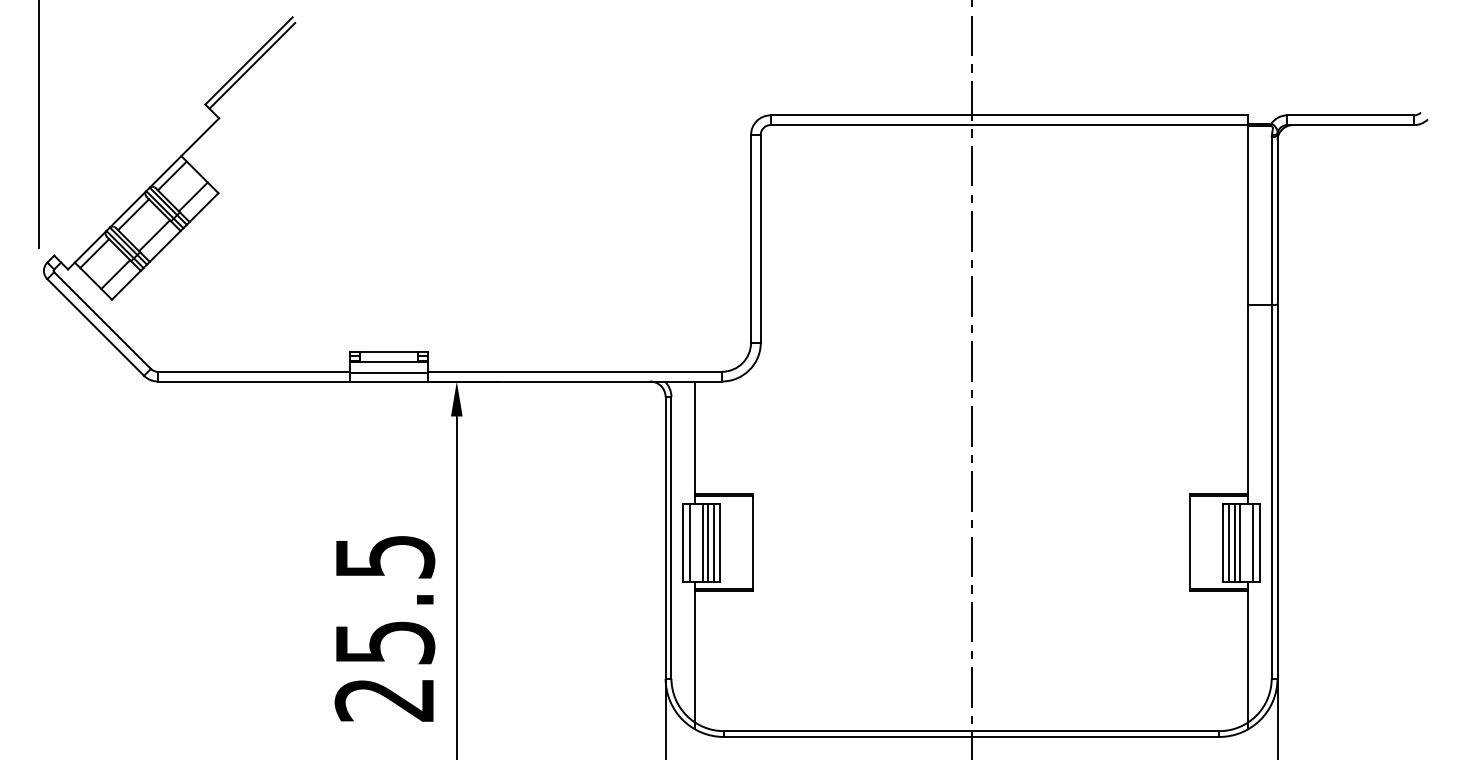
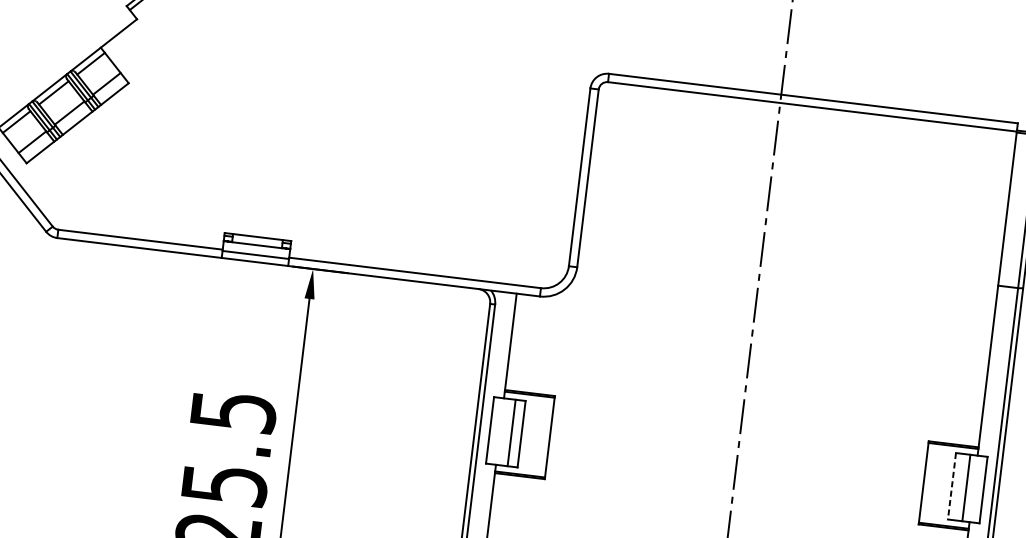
line: (690, 542) -> (496, 430), removed
line: (703, 542) -> (507, 432), removed
line: (714, 542) -> (516, 433), removed
line: (1223, 542) -> (952, 486), solid -> dashed
line: (1228, 542) -> (956, 486), removed
line: (1234, 542) -> (961, 487), removed
line: (1252, 542) -> (977, 489), removed

